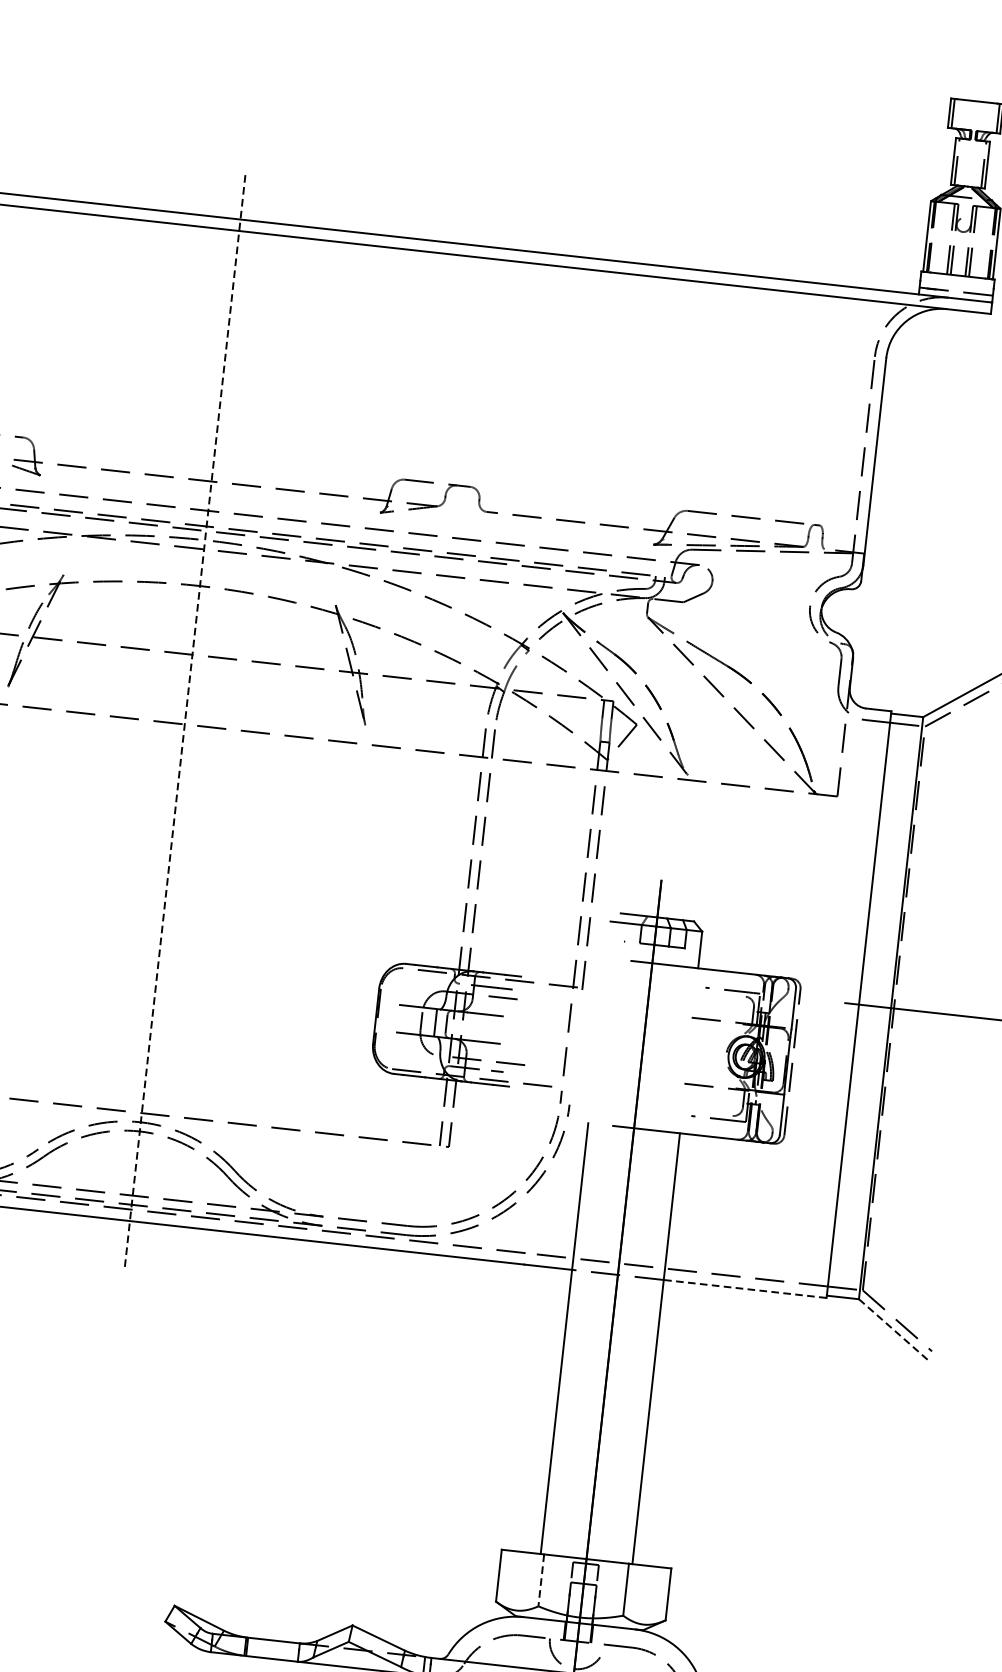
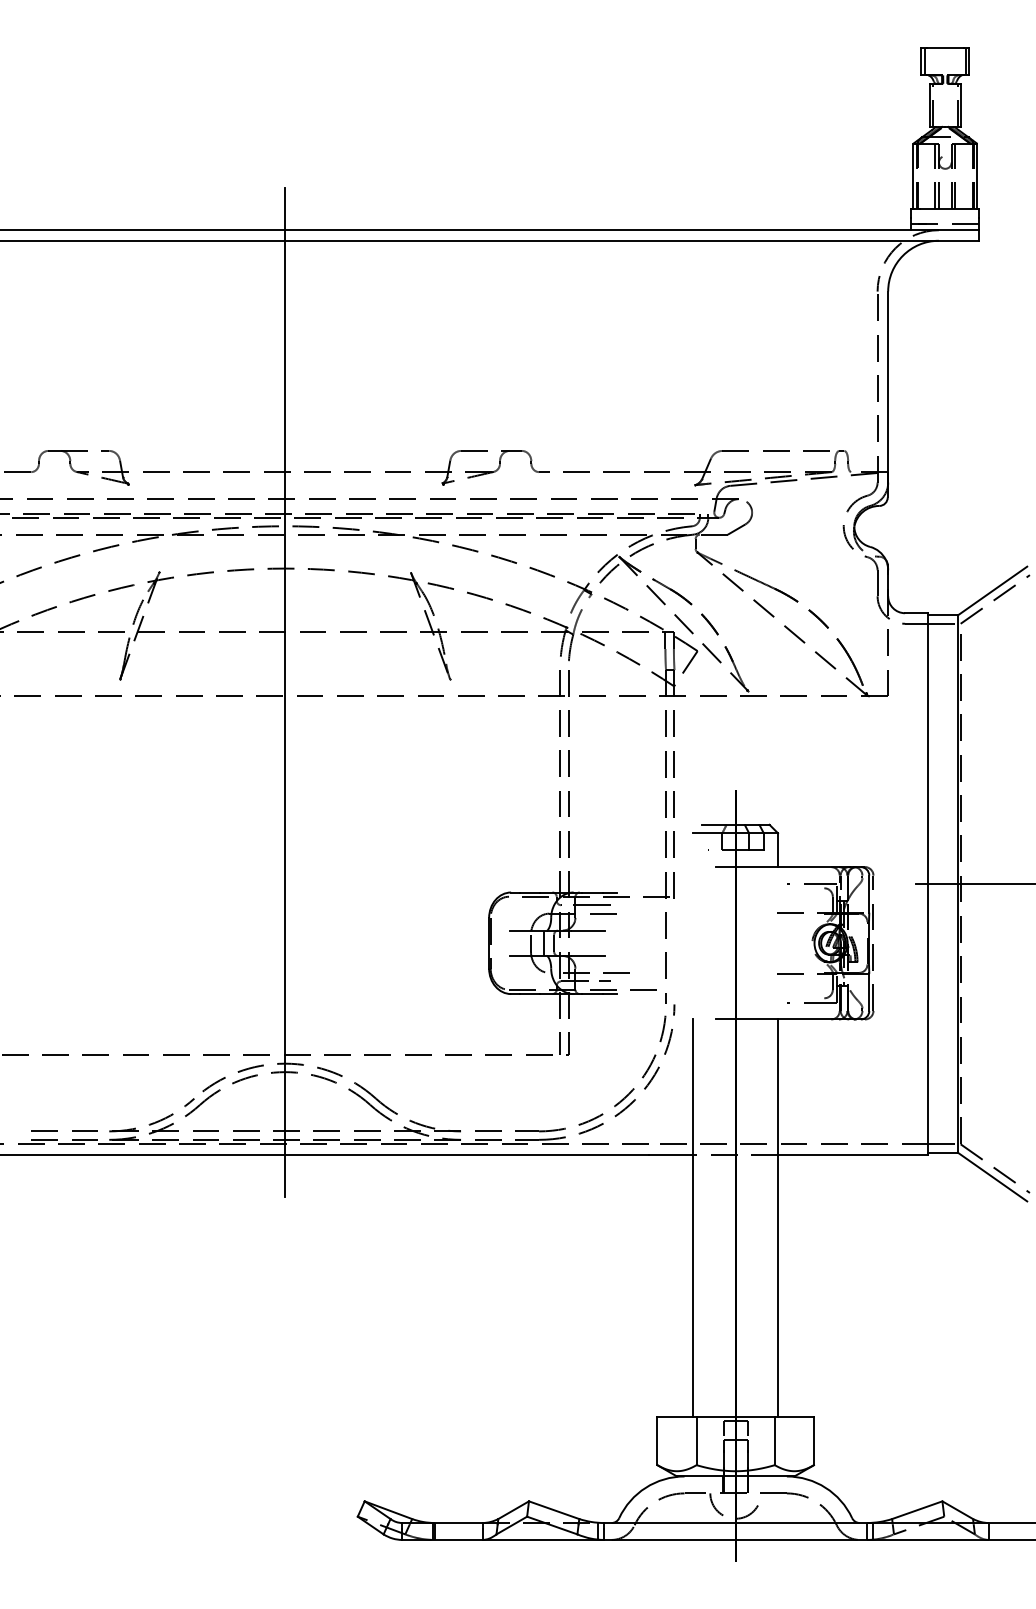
line: (185, 720) -> (285, 692), dashed -> solid
line: (744, 1288) -> (852, 1154), dashed -> solid
line: (894, 1330) -> (993, 1177), dashed -> solid
line: (541, 1580) -> (696, 1441), dashed -> solid

